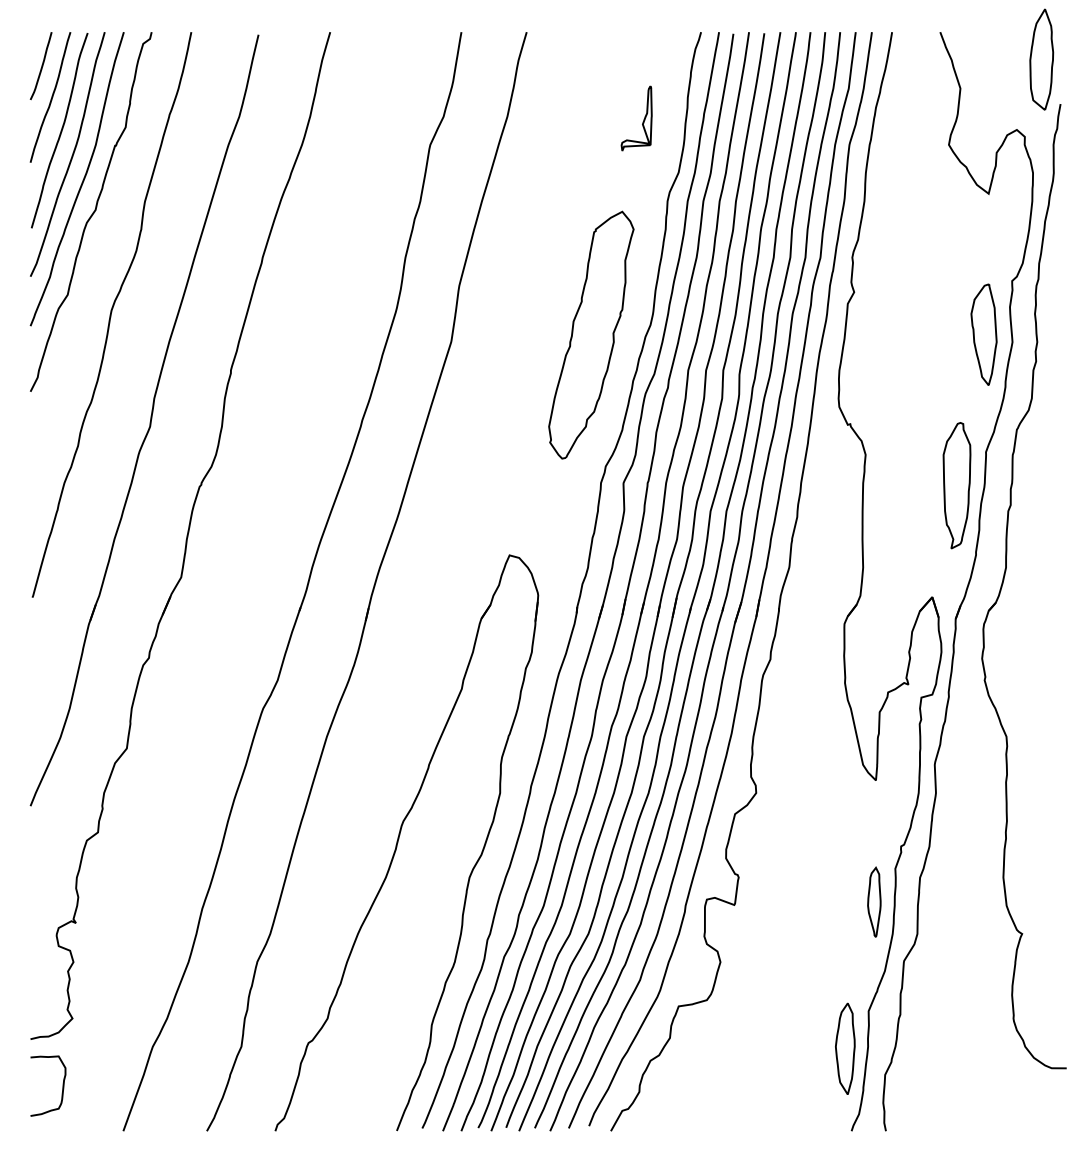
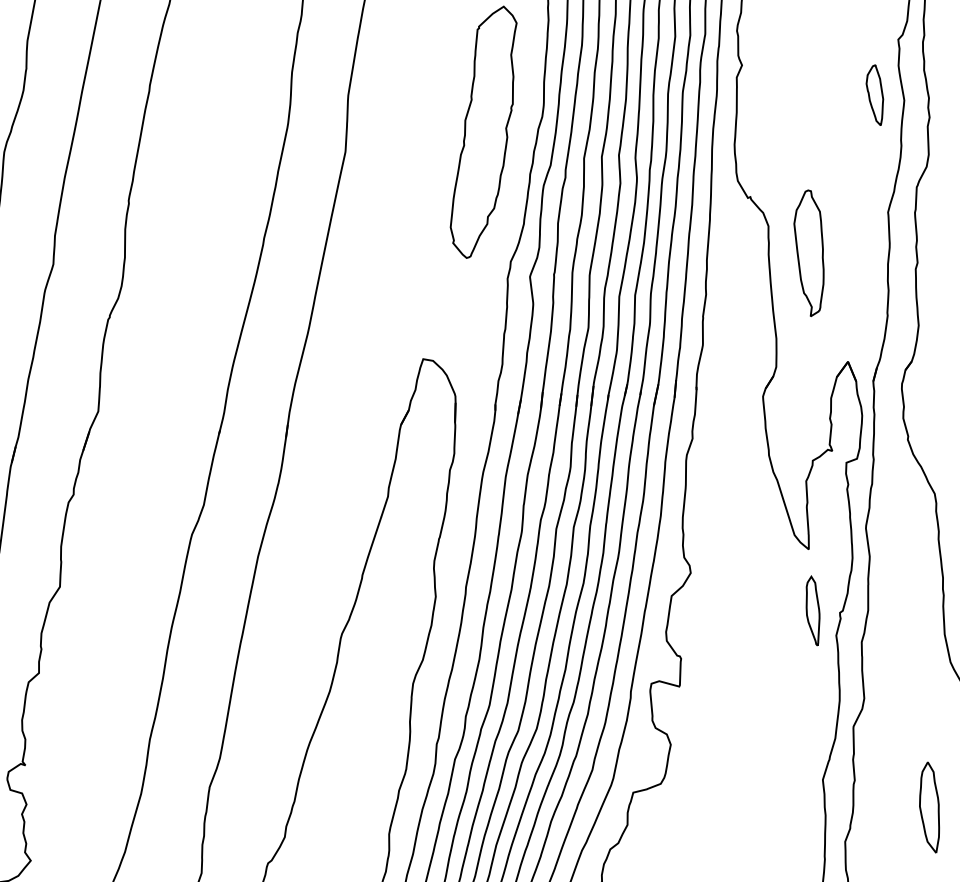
part: (983, 334) -> (874, 95), size x0.6
part: (956, 485) -> (810, 253), moved
part: (874, 901) -> (813, 610), moved
part: (845, 1048) -> (929, 807), moved

